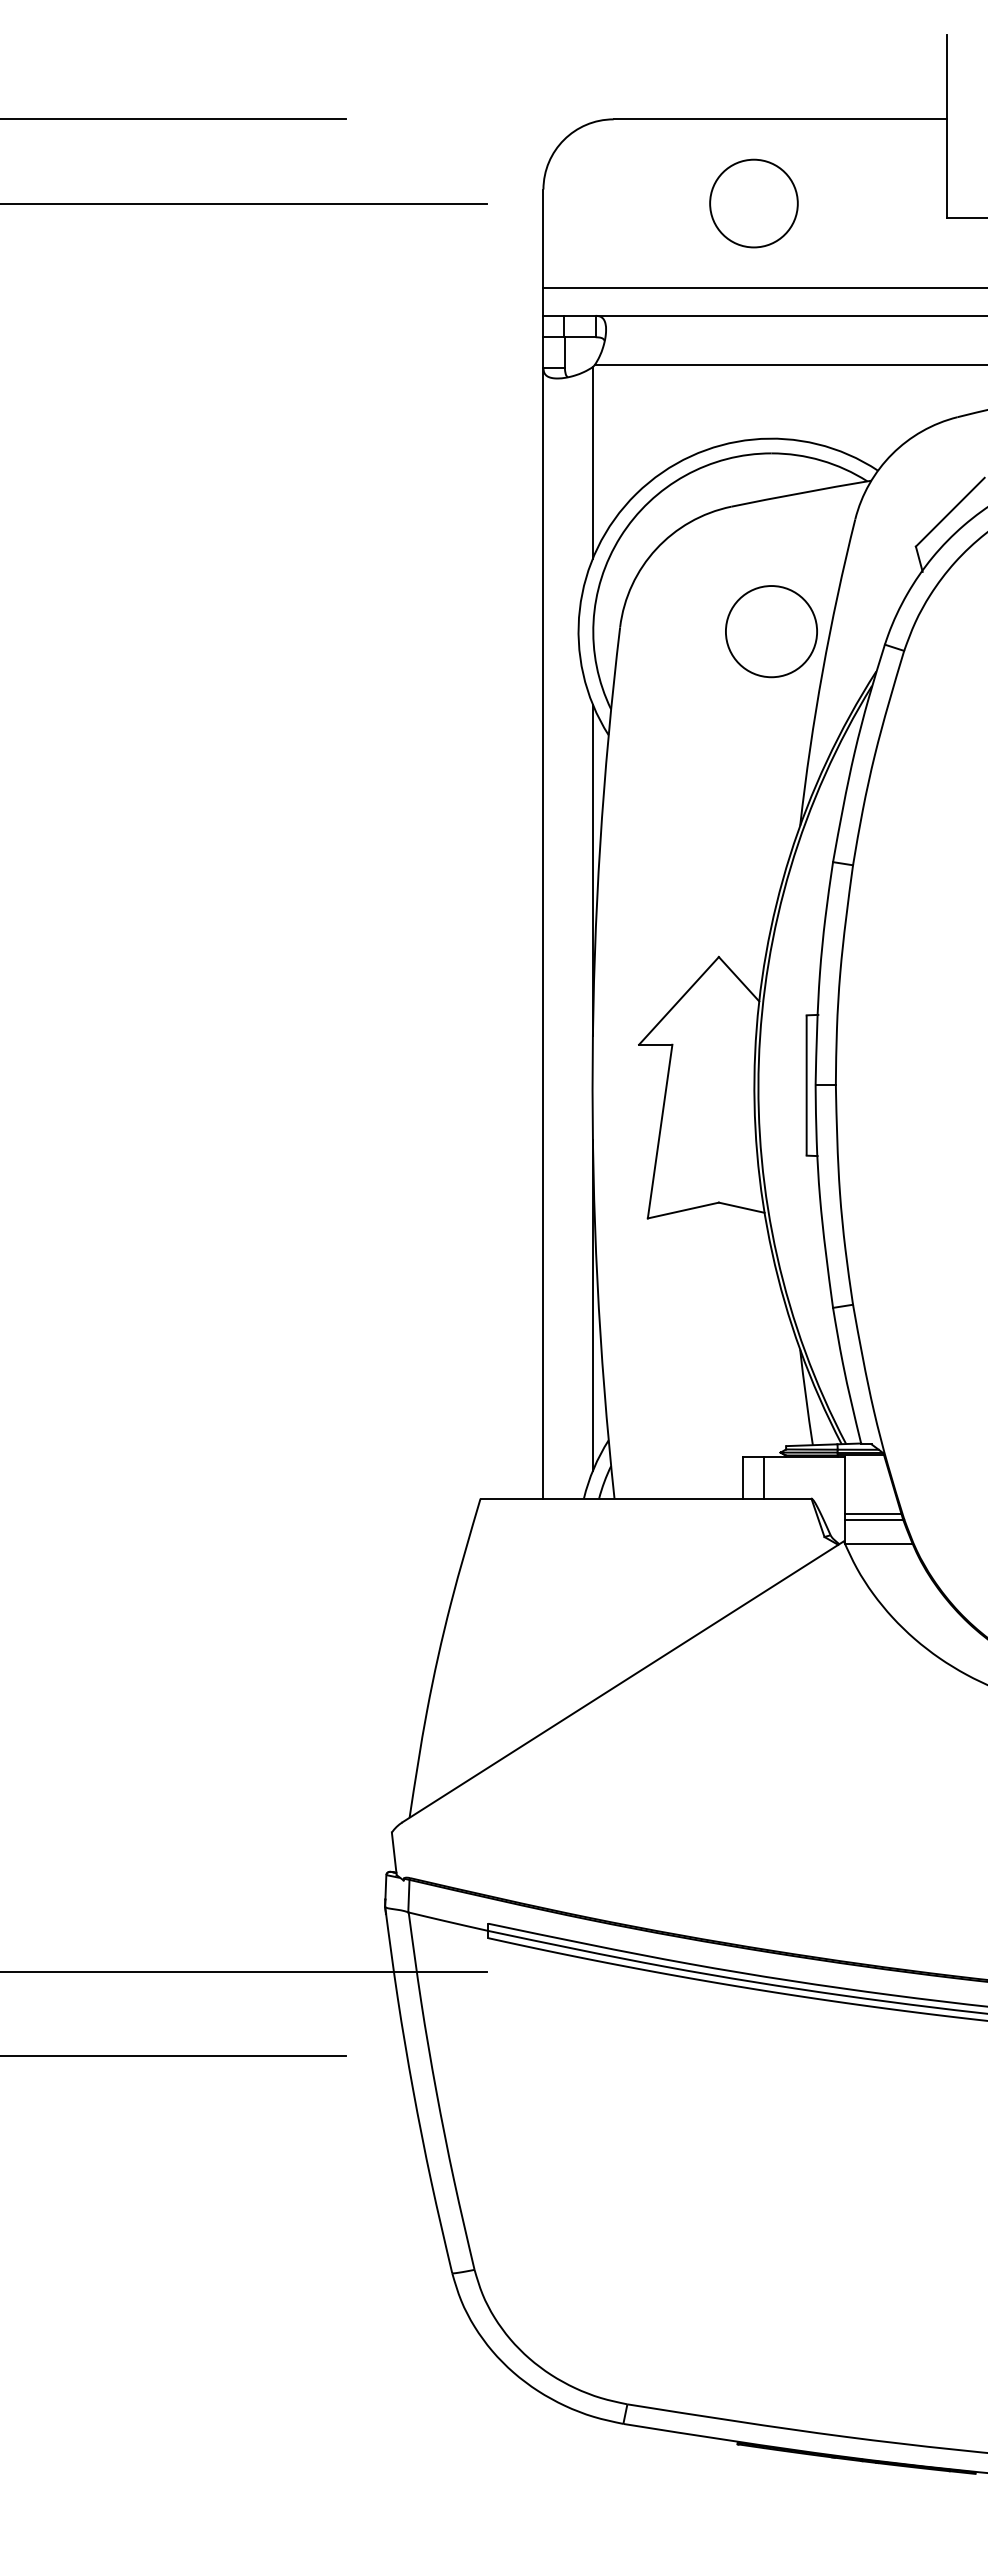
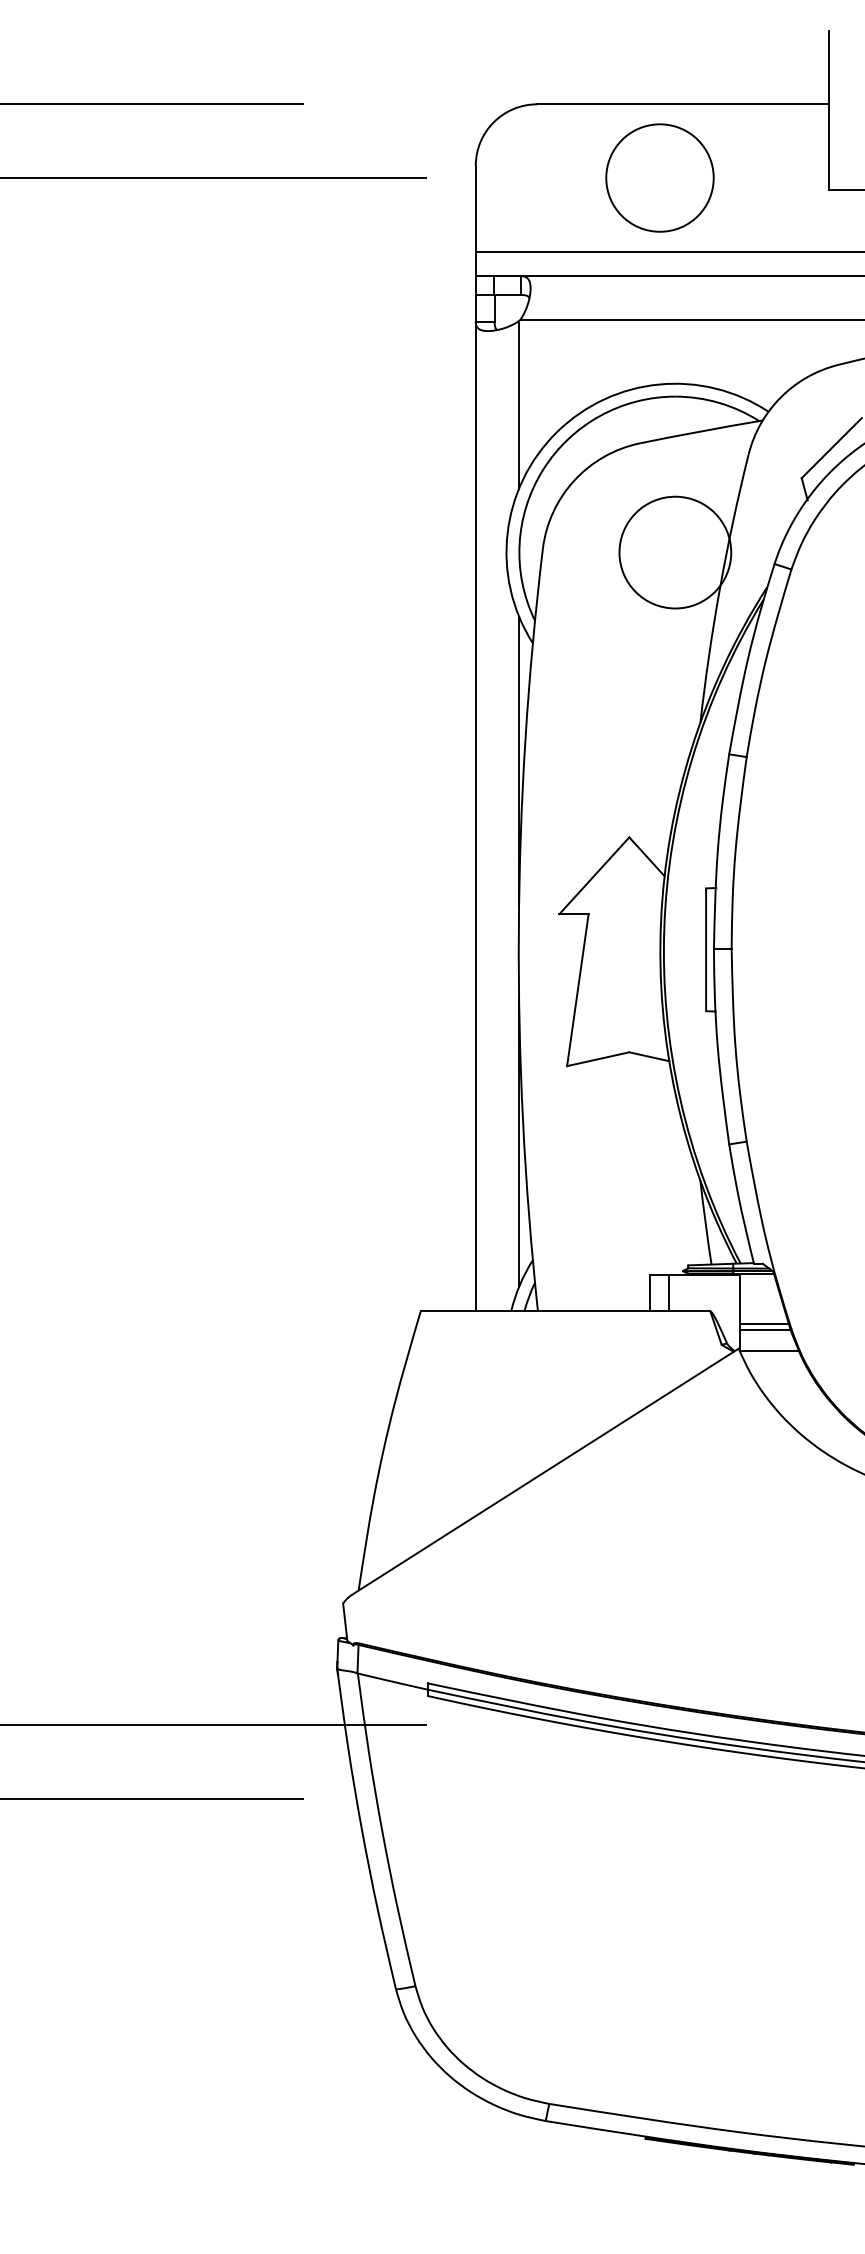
circle: (753, 203) -> (659, 177), size x1.4
circle: (771, 631) -> (675, 552), size x1.4

